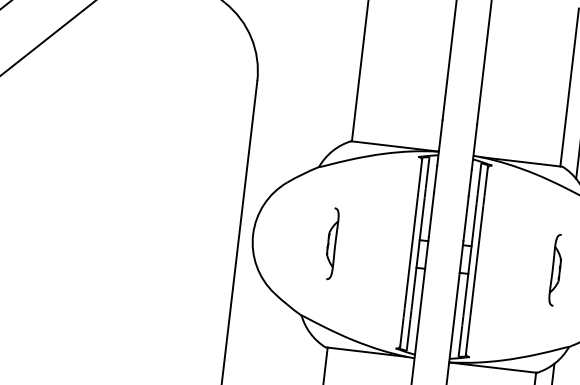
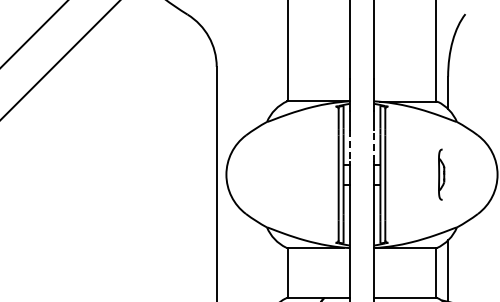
line: (431, 215) -> (349, 146), solid -> dashed
line: (466, 219) -> (374, 146), solid -> dashed
part: (330, 243) -> (281, 174), removed

